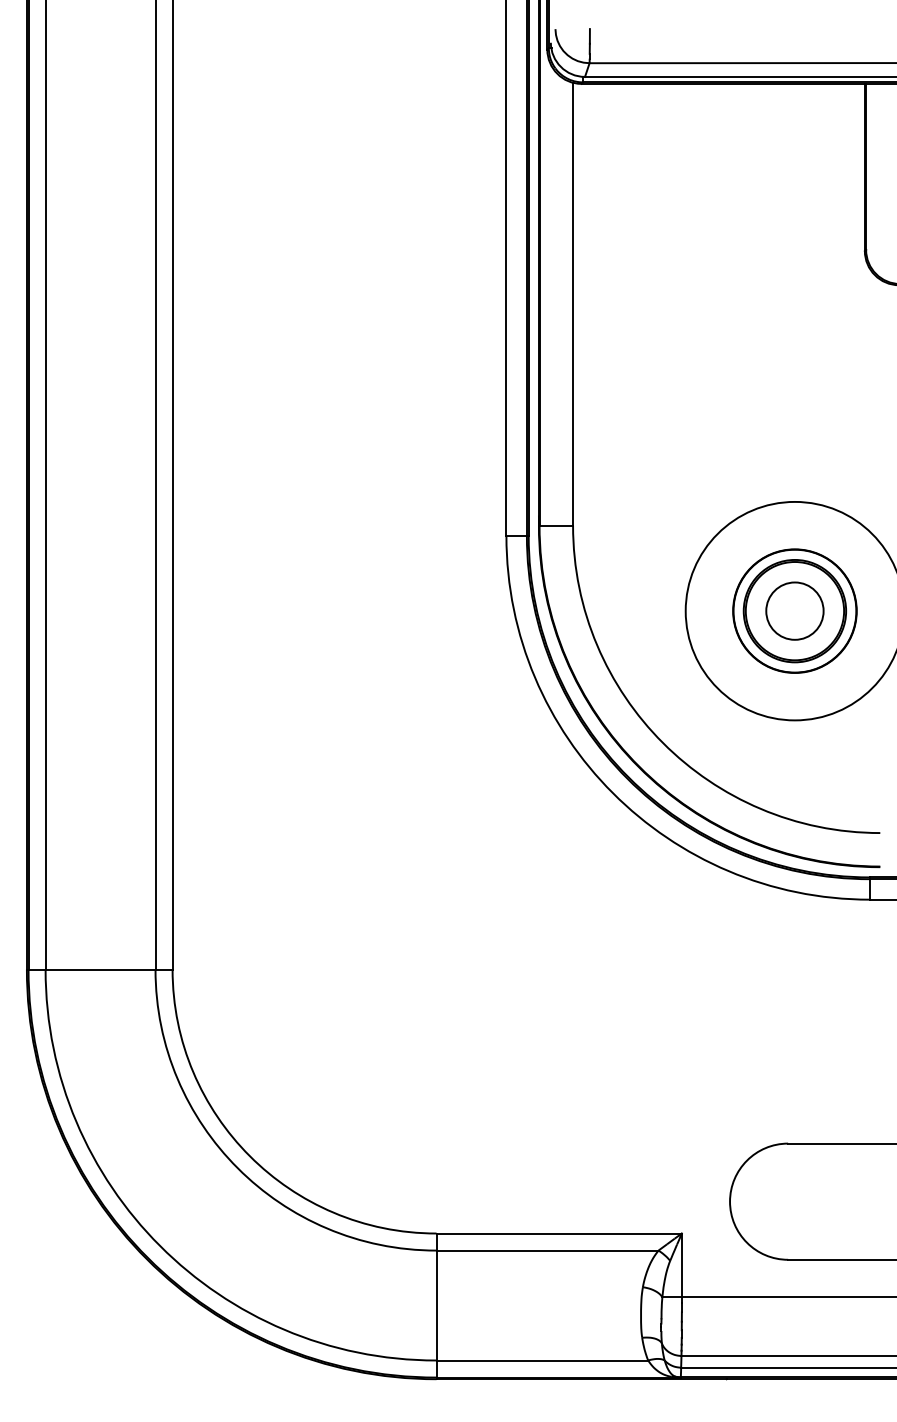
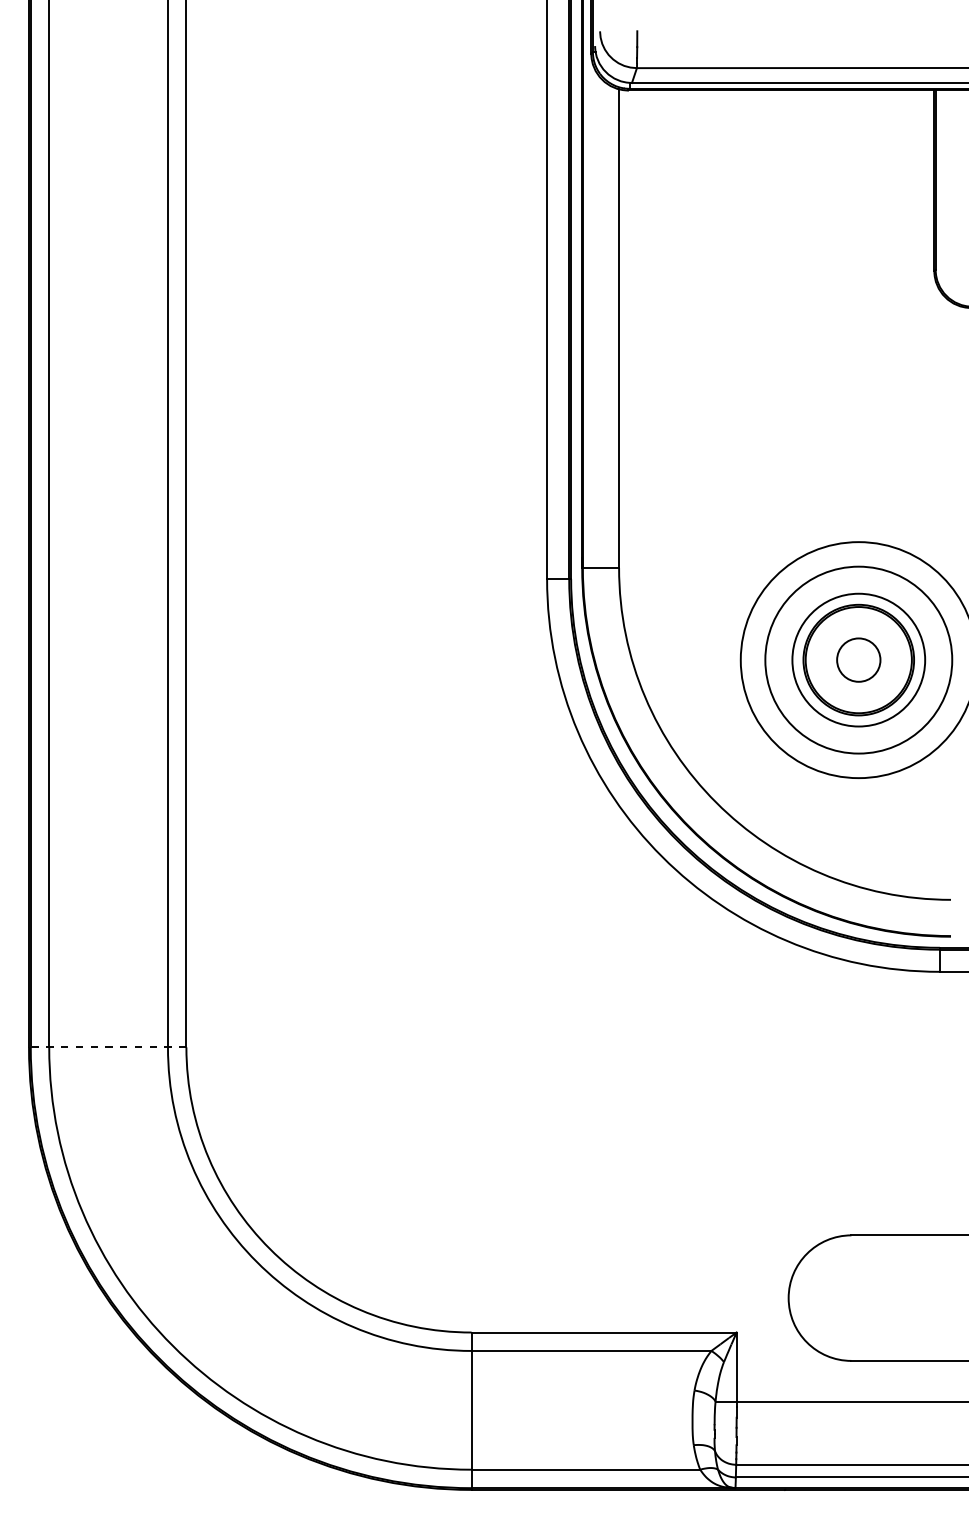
circle: (794, 610) -> (858, 659), size x1.4
circle: (794, 611) -> (858, 660), size x0.7
line: (99, 969) -> (107, 1047), solid -> dashed

